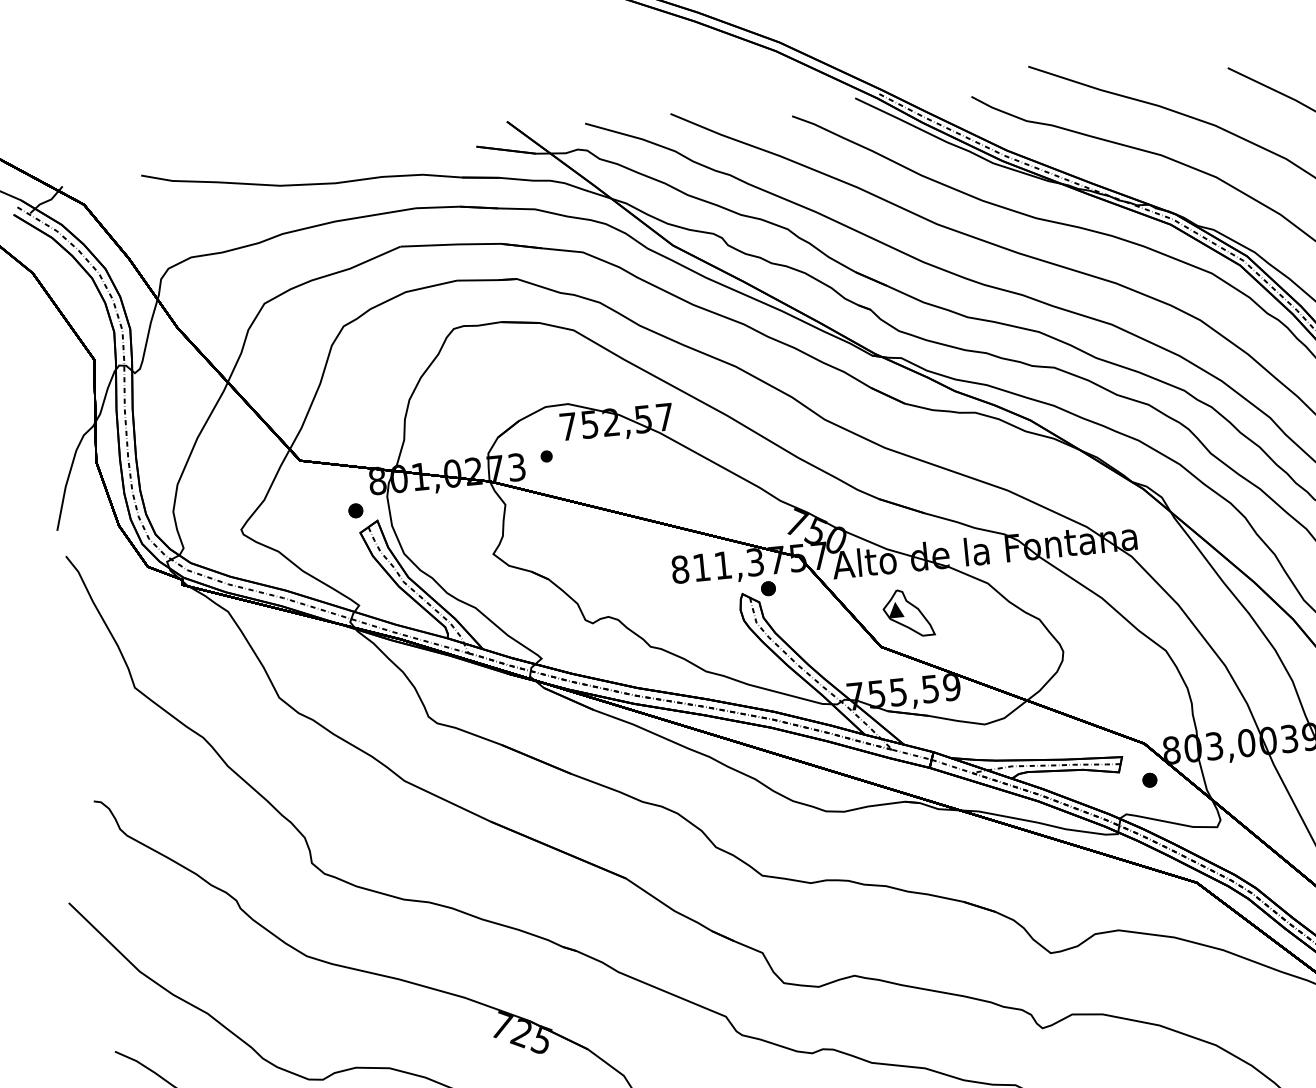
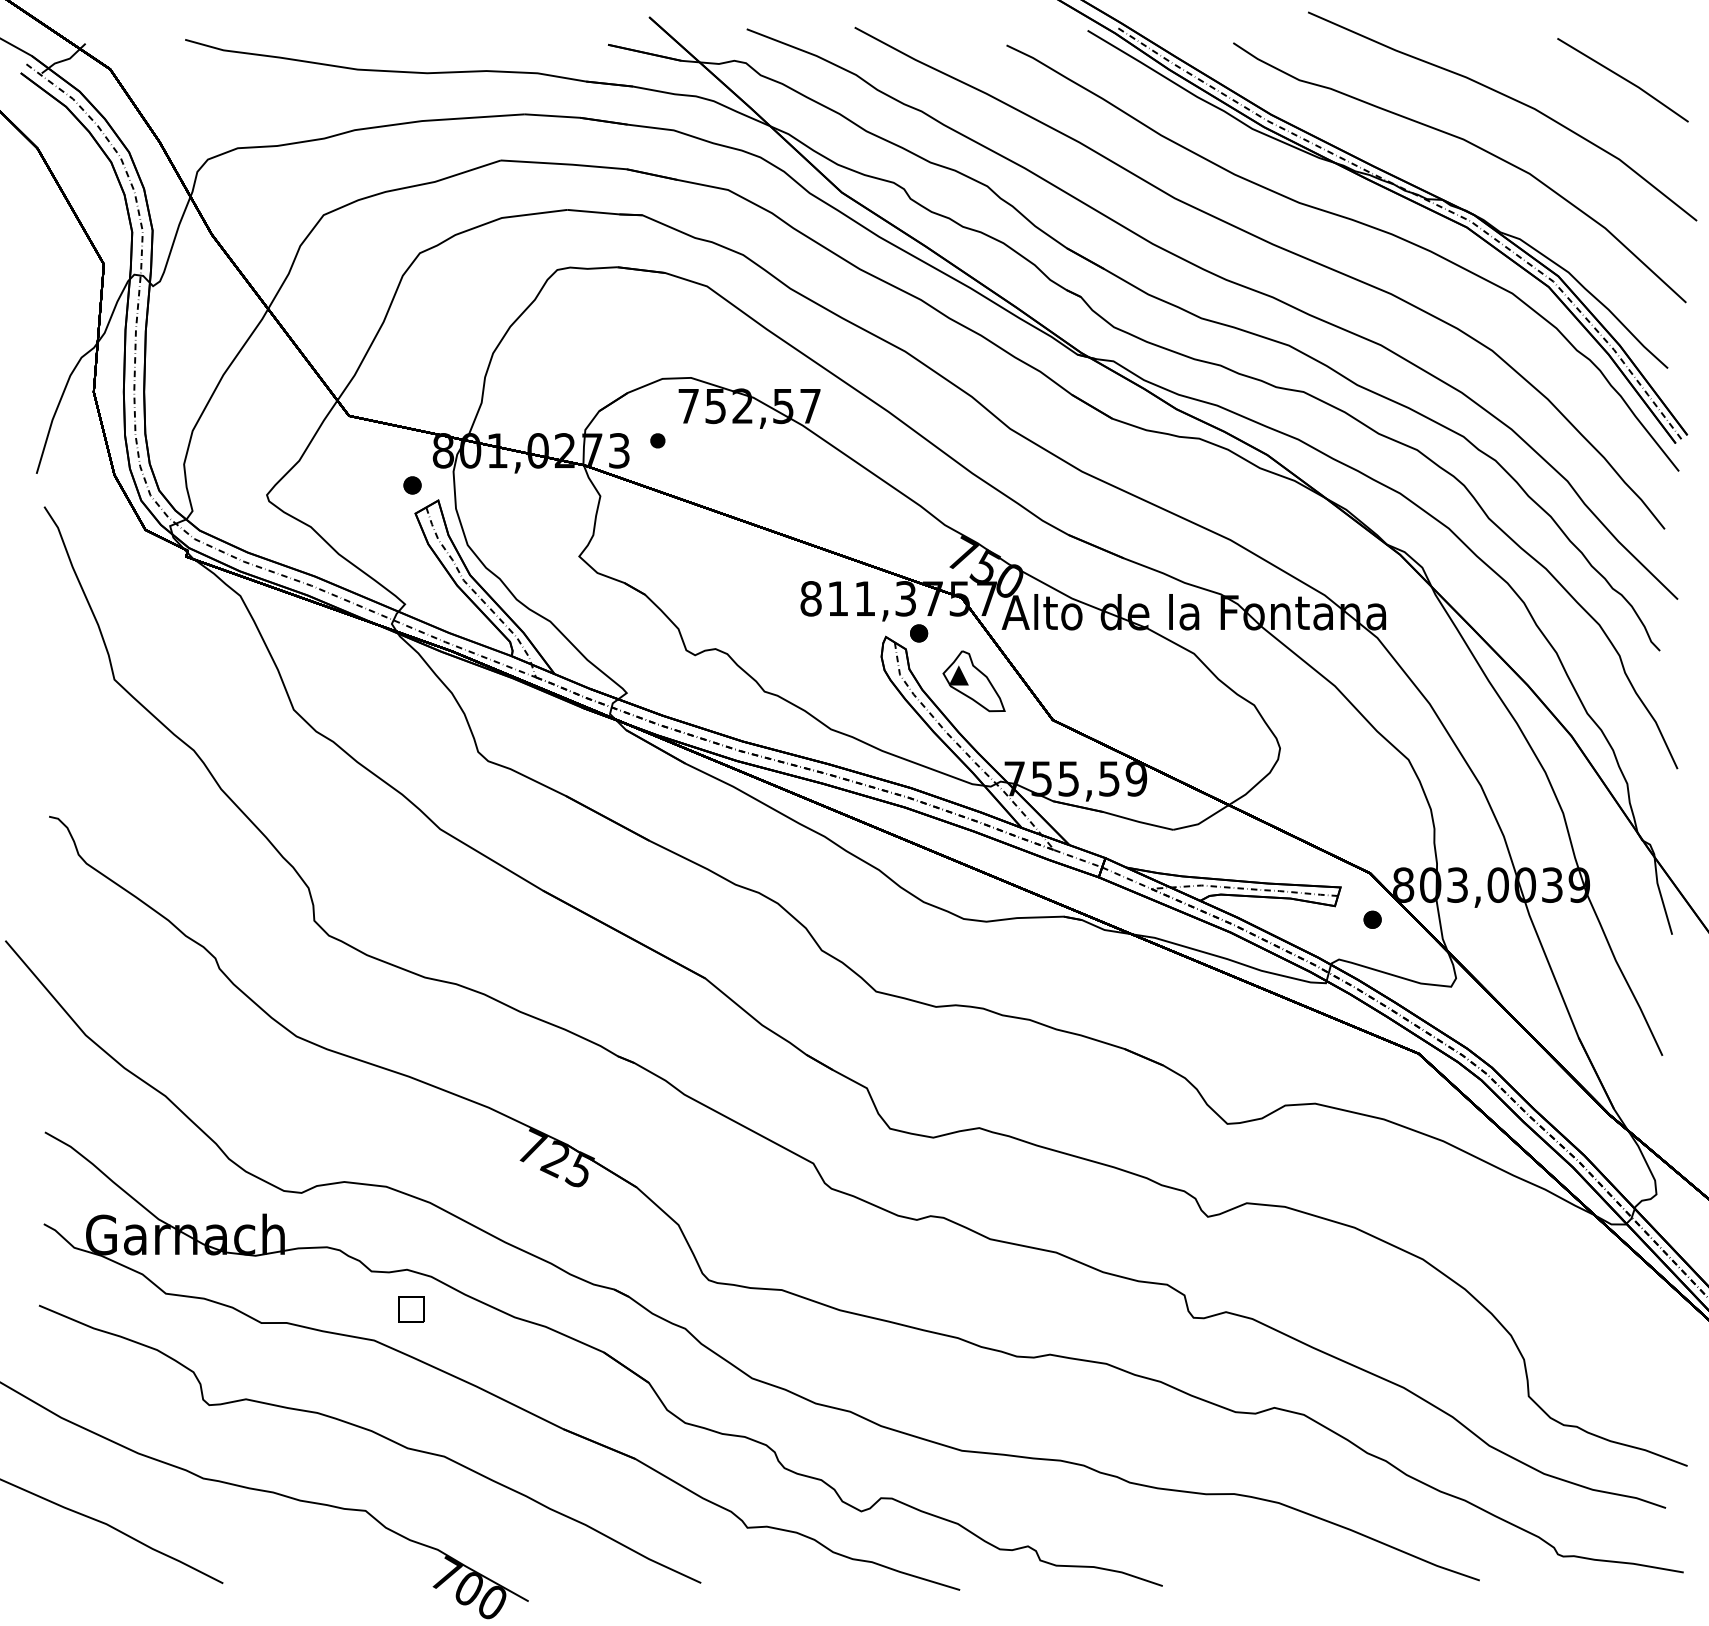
part: (907, 613) -> (973, 681), moved

